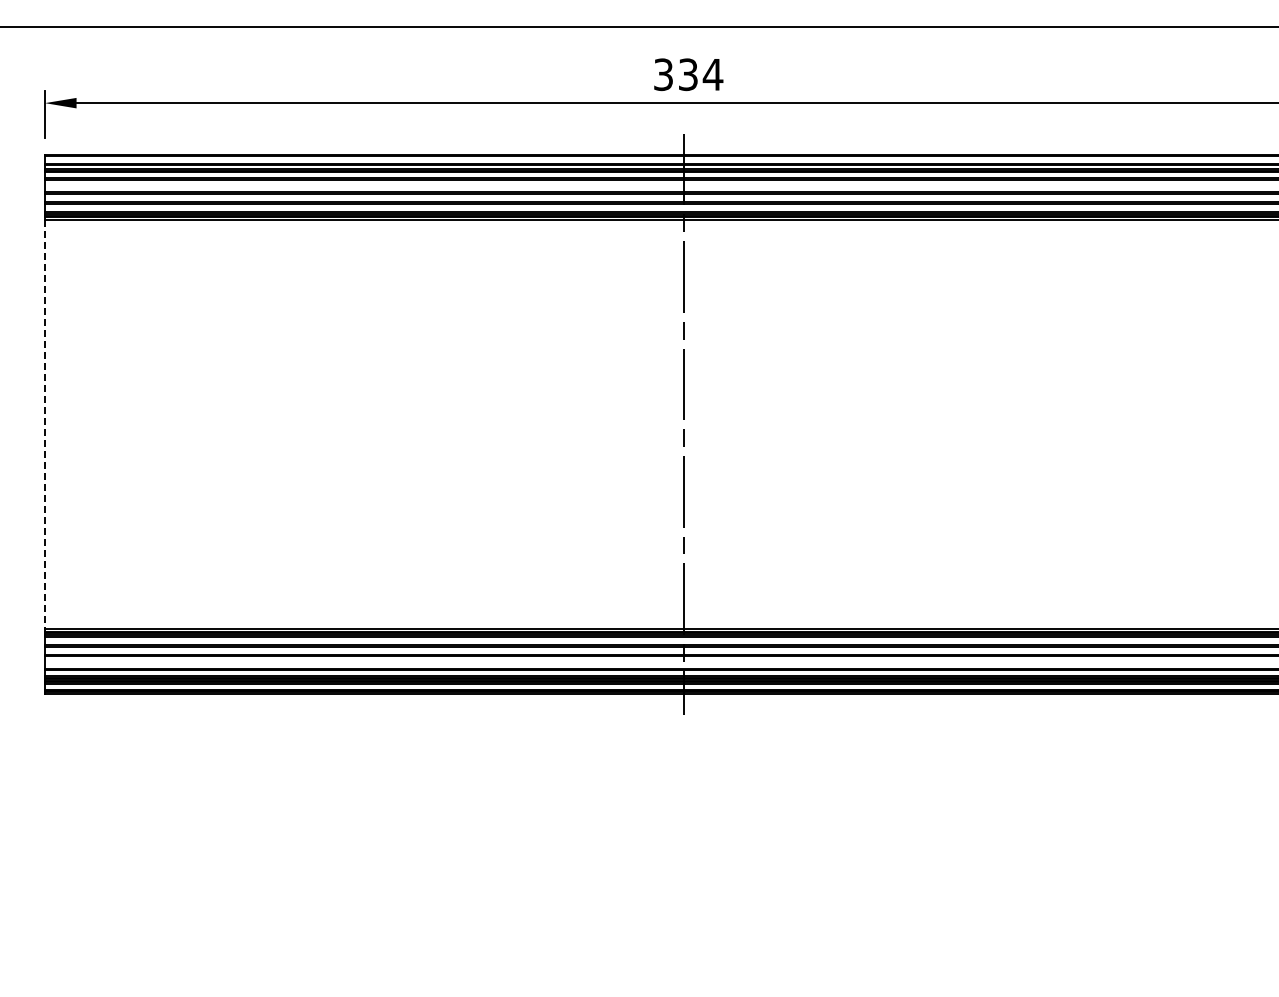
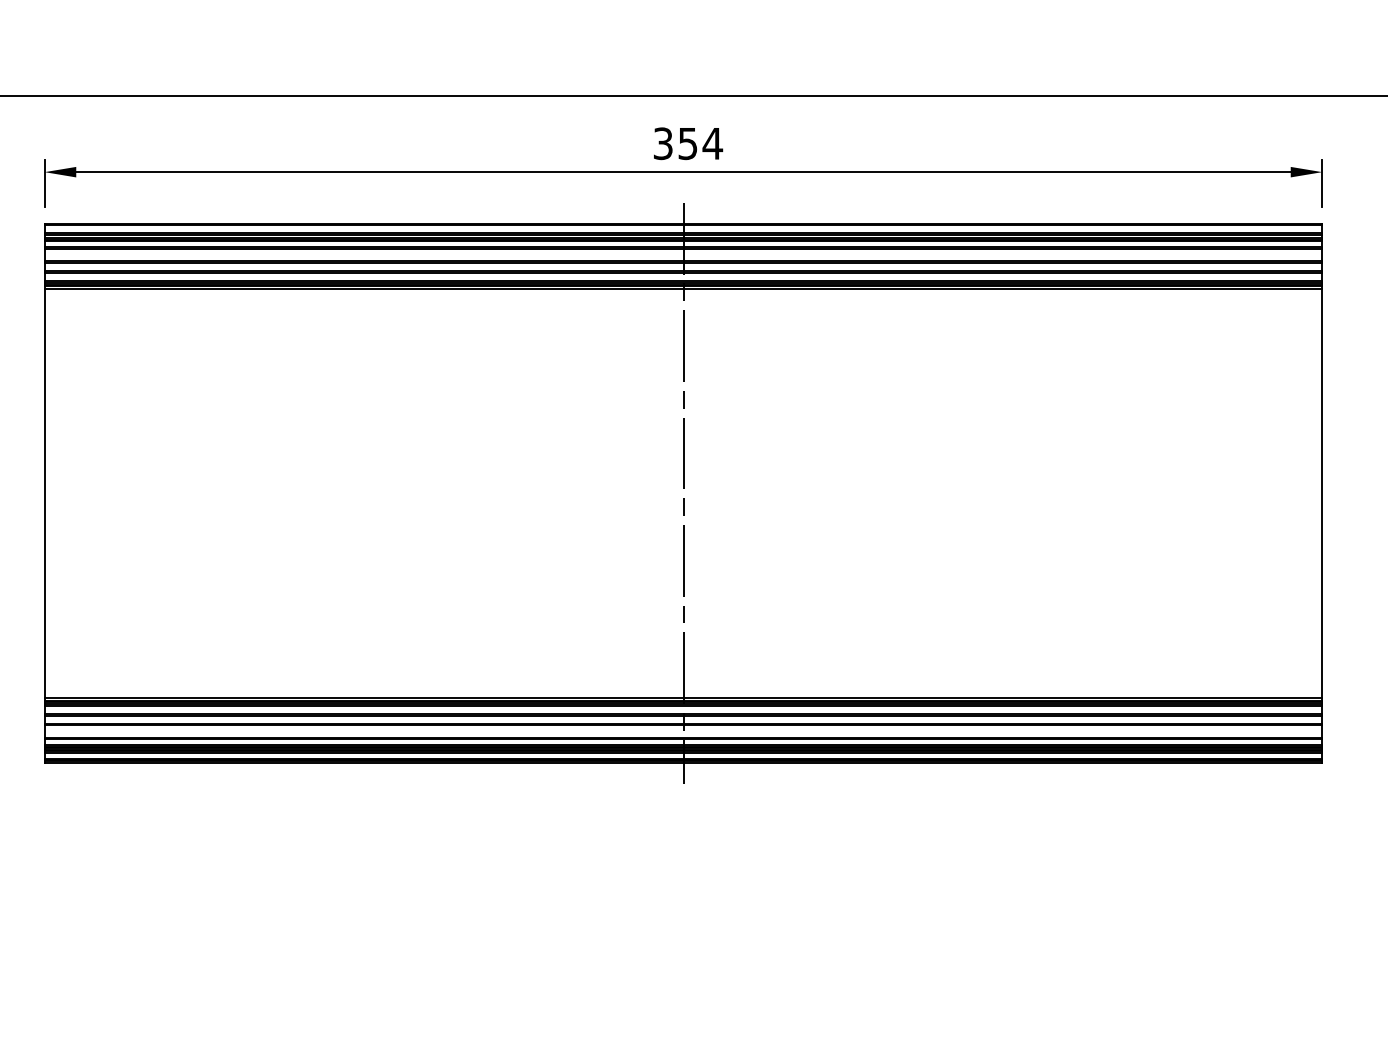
text: (688, 74) -> (688, 143), 334 -> 354
line: (44, 424) -> (44, 493), dashed -> solid

